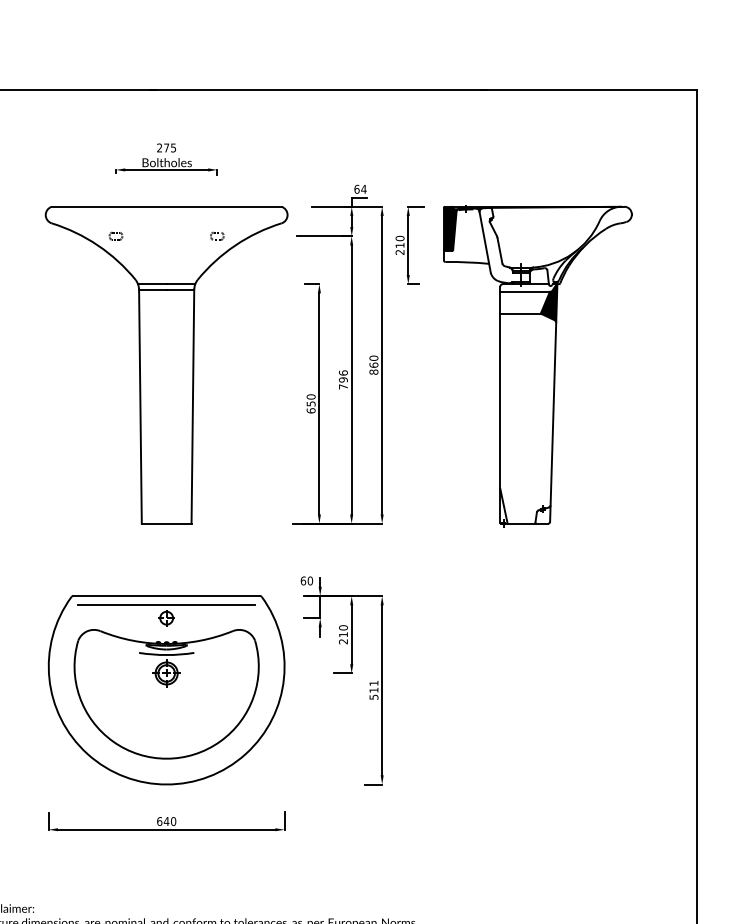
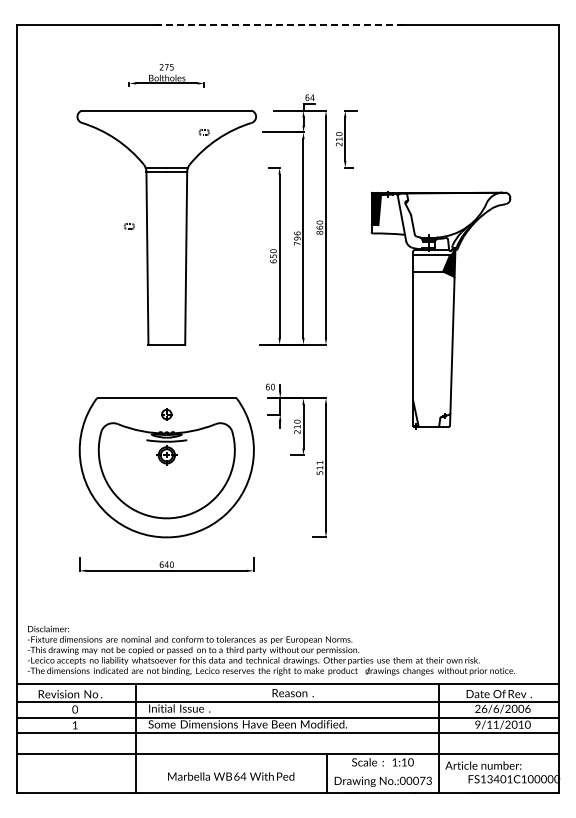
line: (317, 90) -> (278, 24), solid -> dashed
part: (114, 236) -> (128, 226), moved
part: (537, 366) -> (440, 310), moved
line: (166, 605) -> (166, 405), removed

